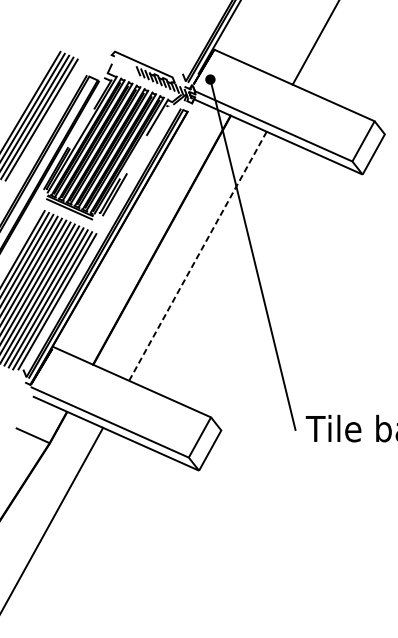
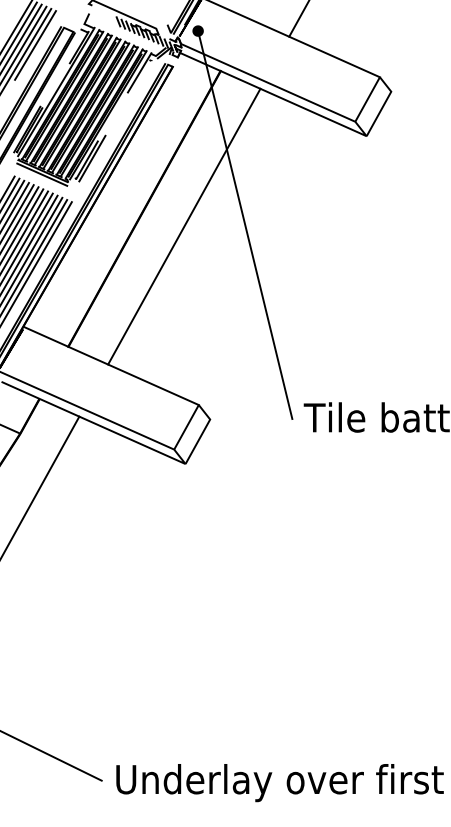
line: (63, 92) -> (35, 45), added
line: (198, 256) -> (184, 226), dashed -> solid

